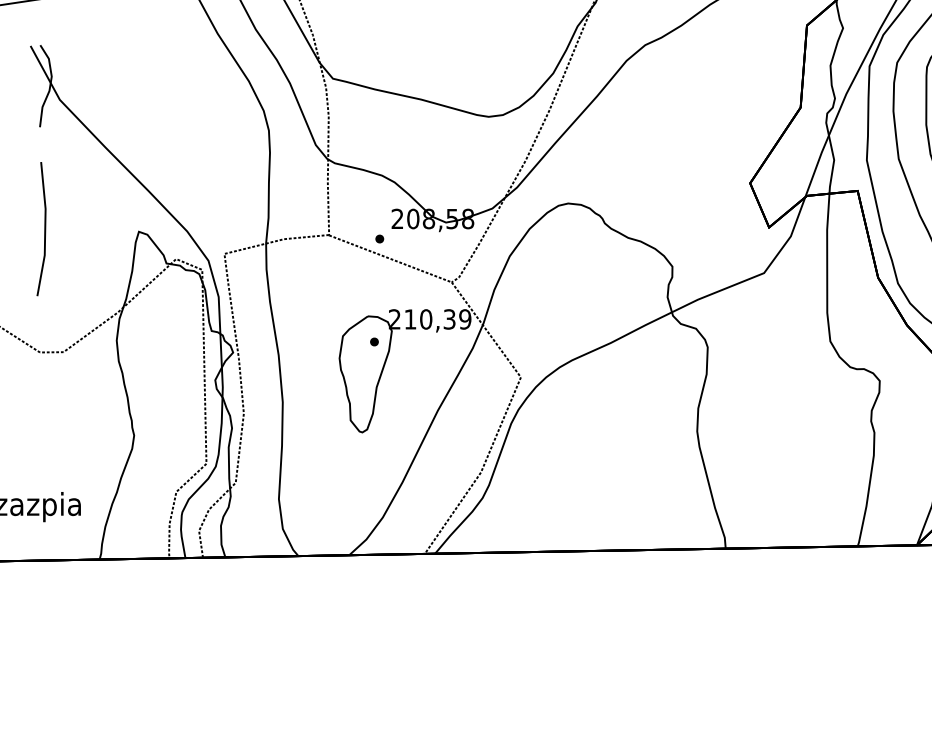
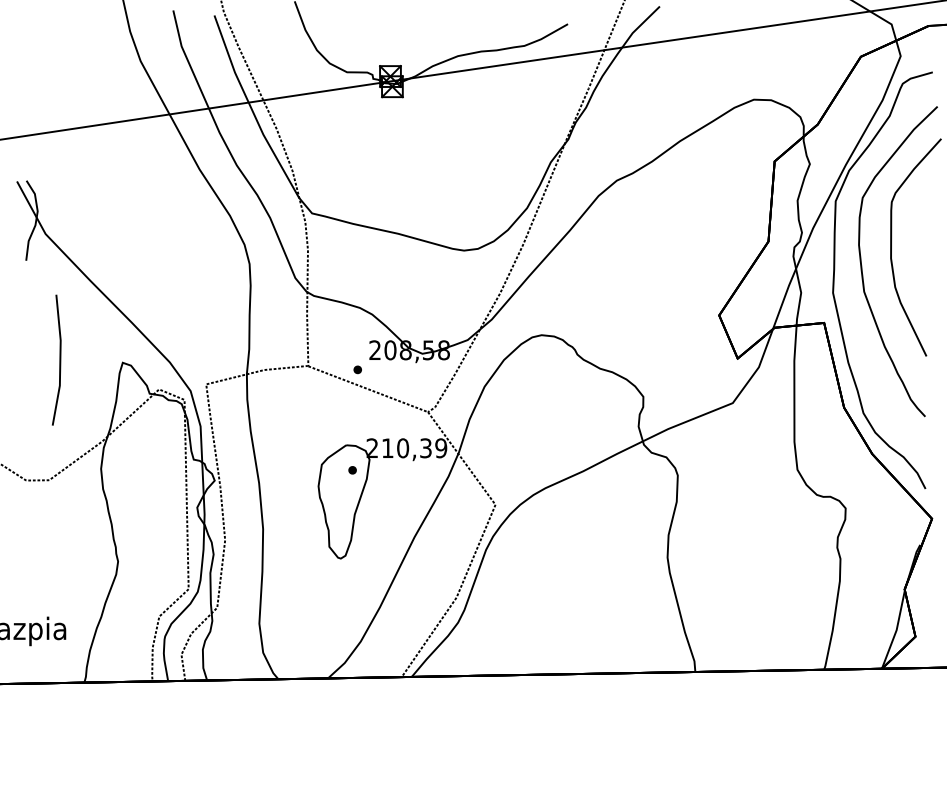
line: (44, 228) -> (59, 359), moved

